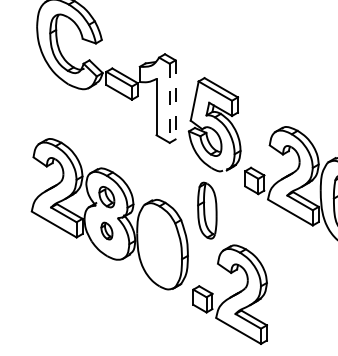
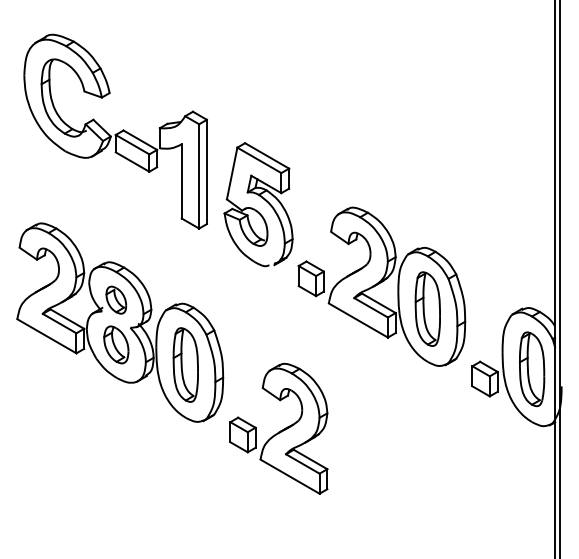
line: (175, 100) -> (206, 172), dashed -> solid
line: (169, 103) -> (199, 176), dashed -> solid
part: (207, 210) -> (185, 364), moved
part: (107, 230) -> (116, 344), size x1.67

